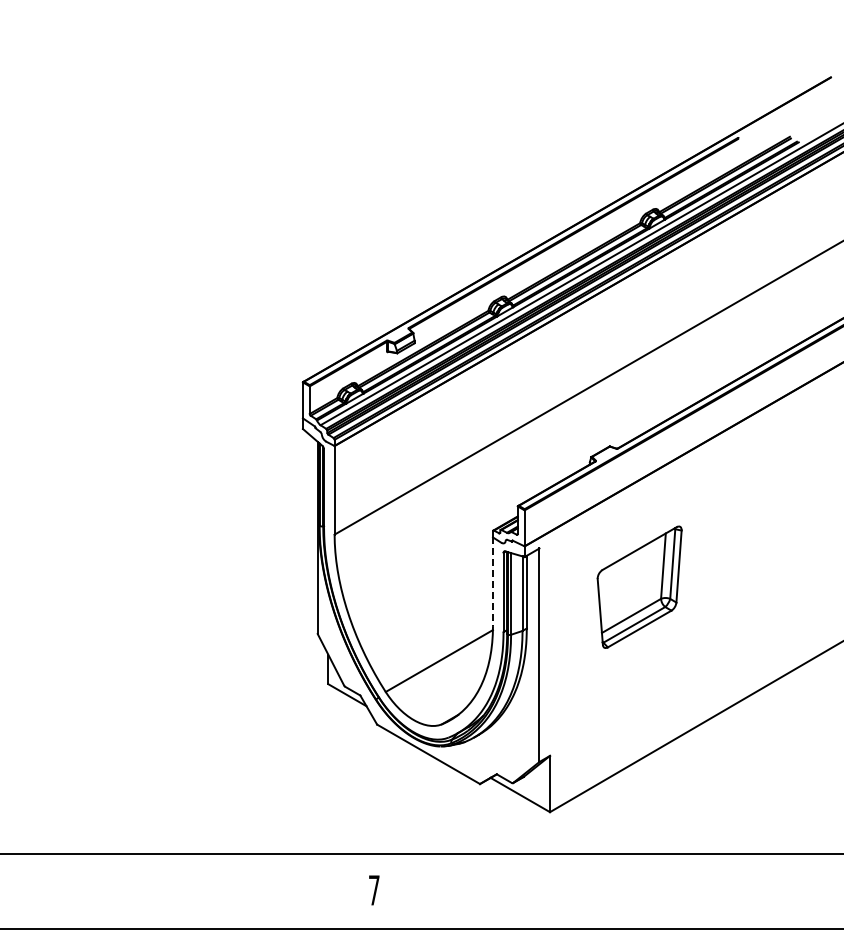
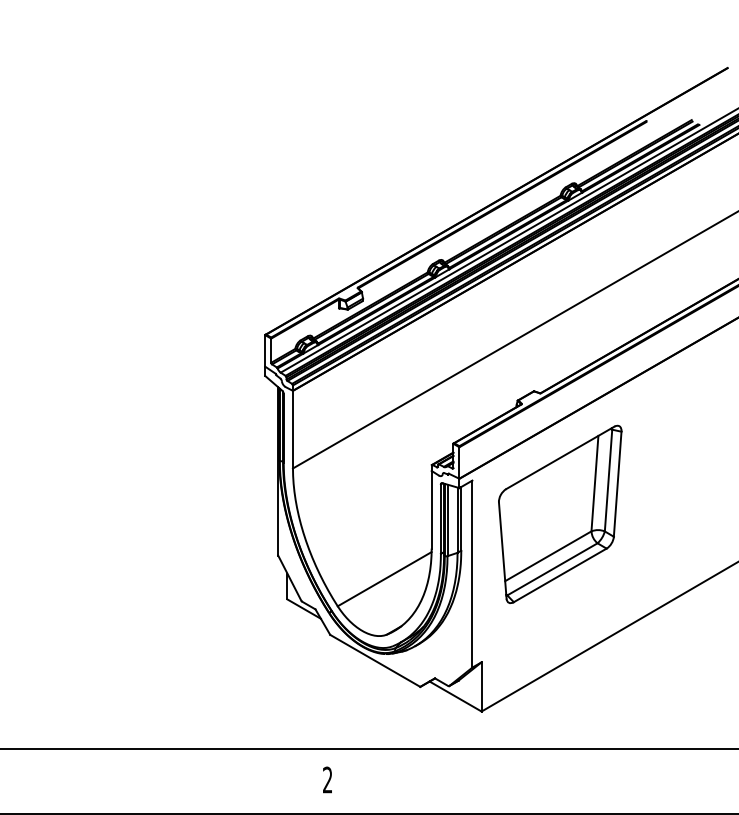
line: (493, 582) -> (432, 510), dashed -> solid
part: (639, 587) -> (559, 514), size x1.67
text: (374, 890) -> (327, 780), 7 -> 2

